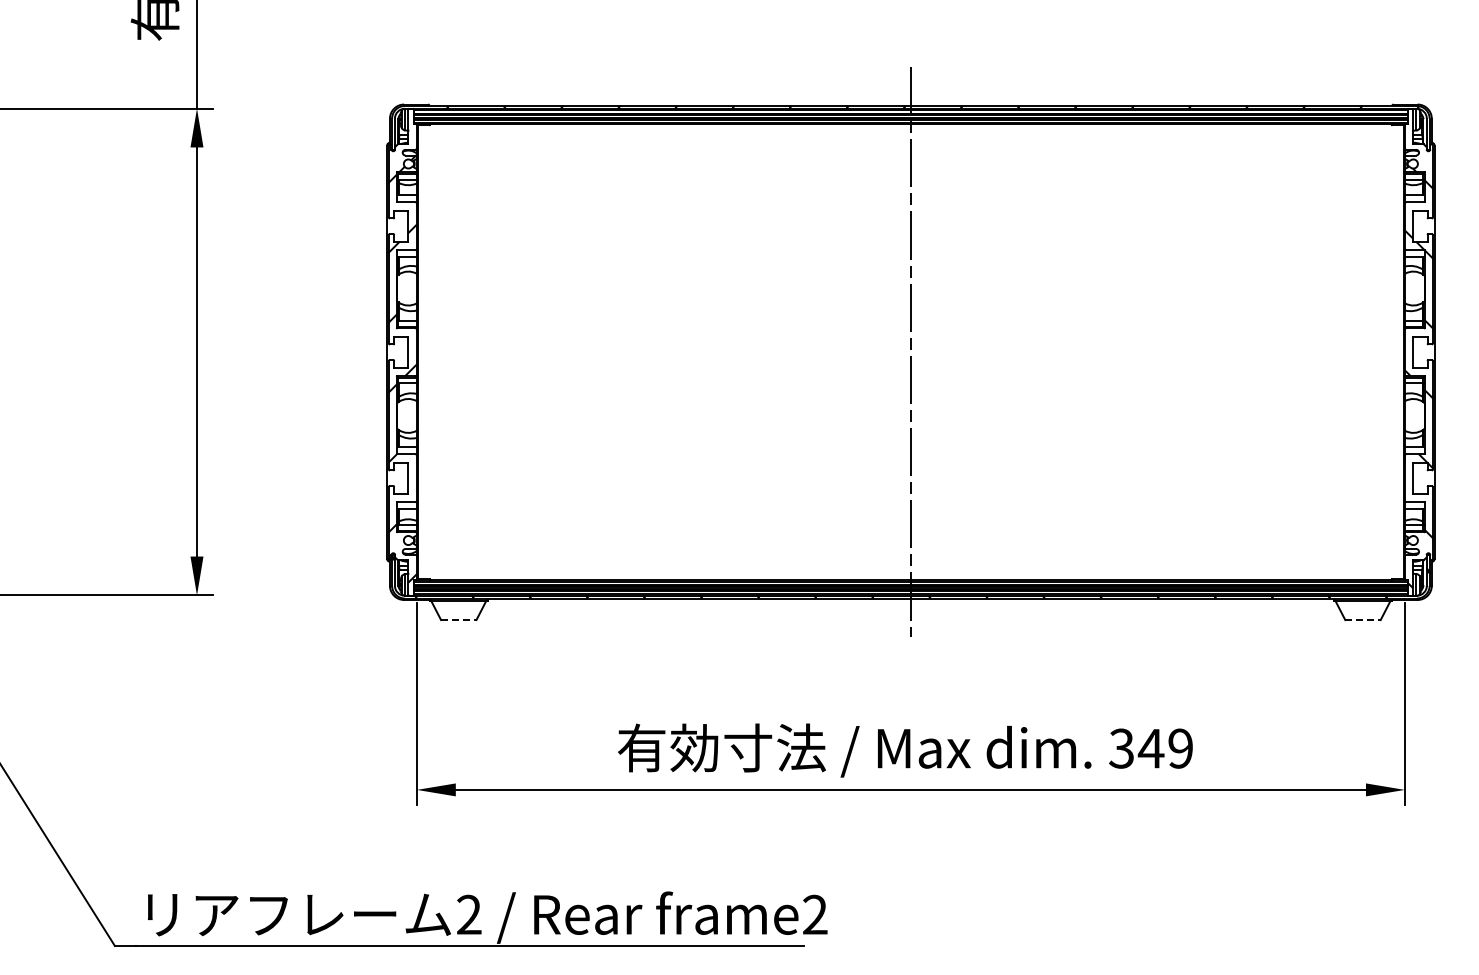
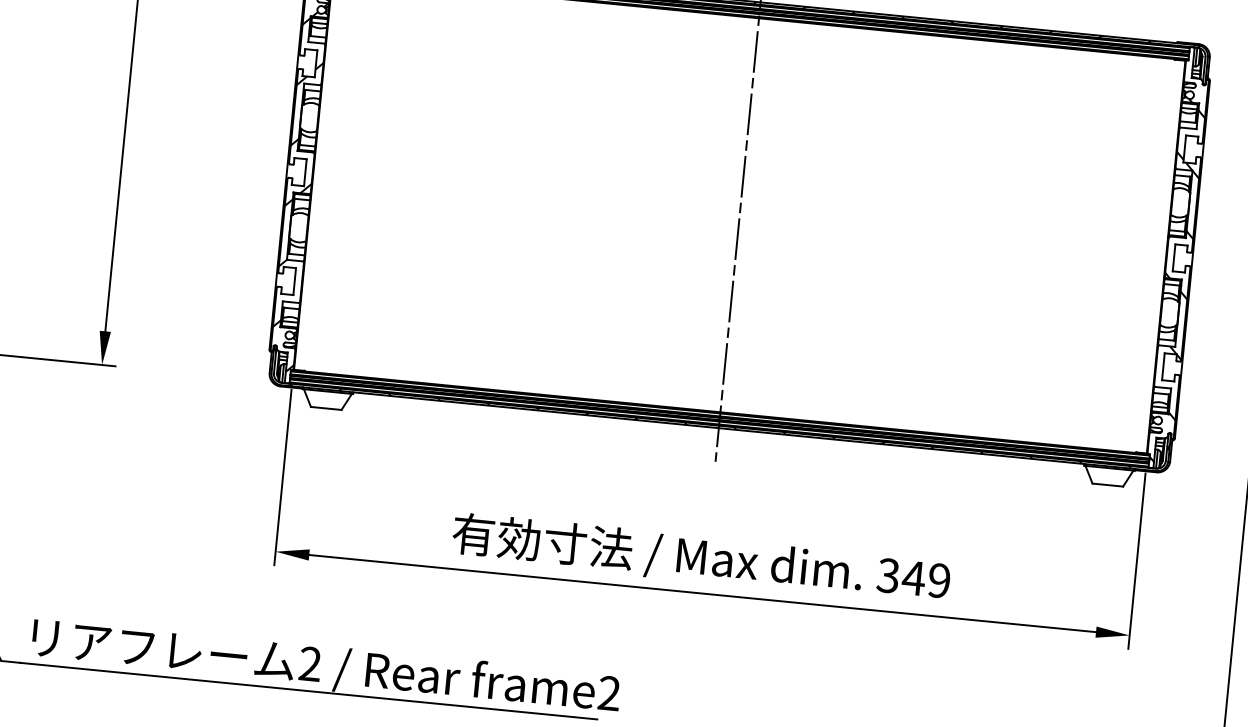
line: (458, 620) -> (325, 408), dashed -> solid
line: (1363, 620) -> (1108, 485), dashed -> solid

